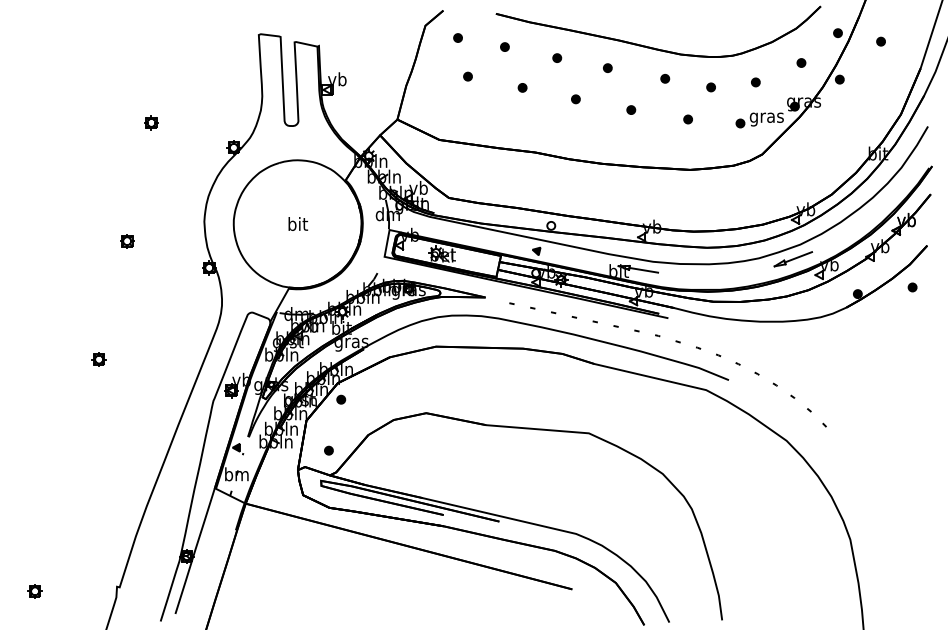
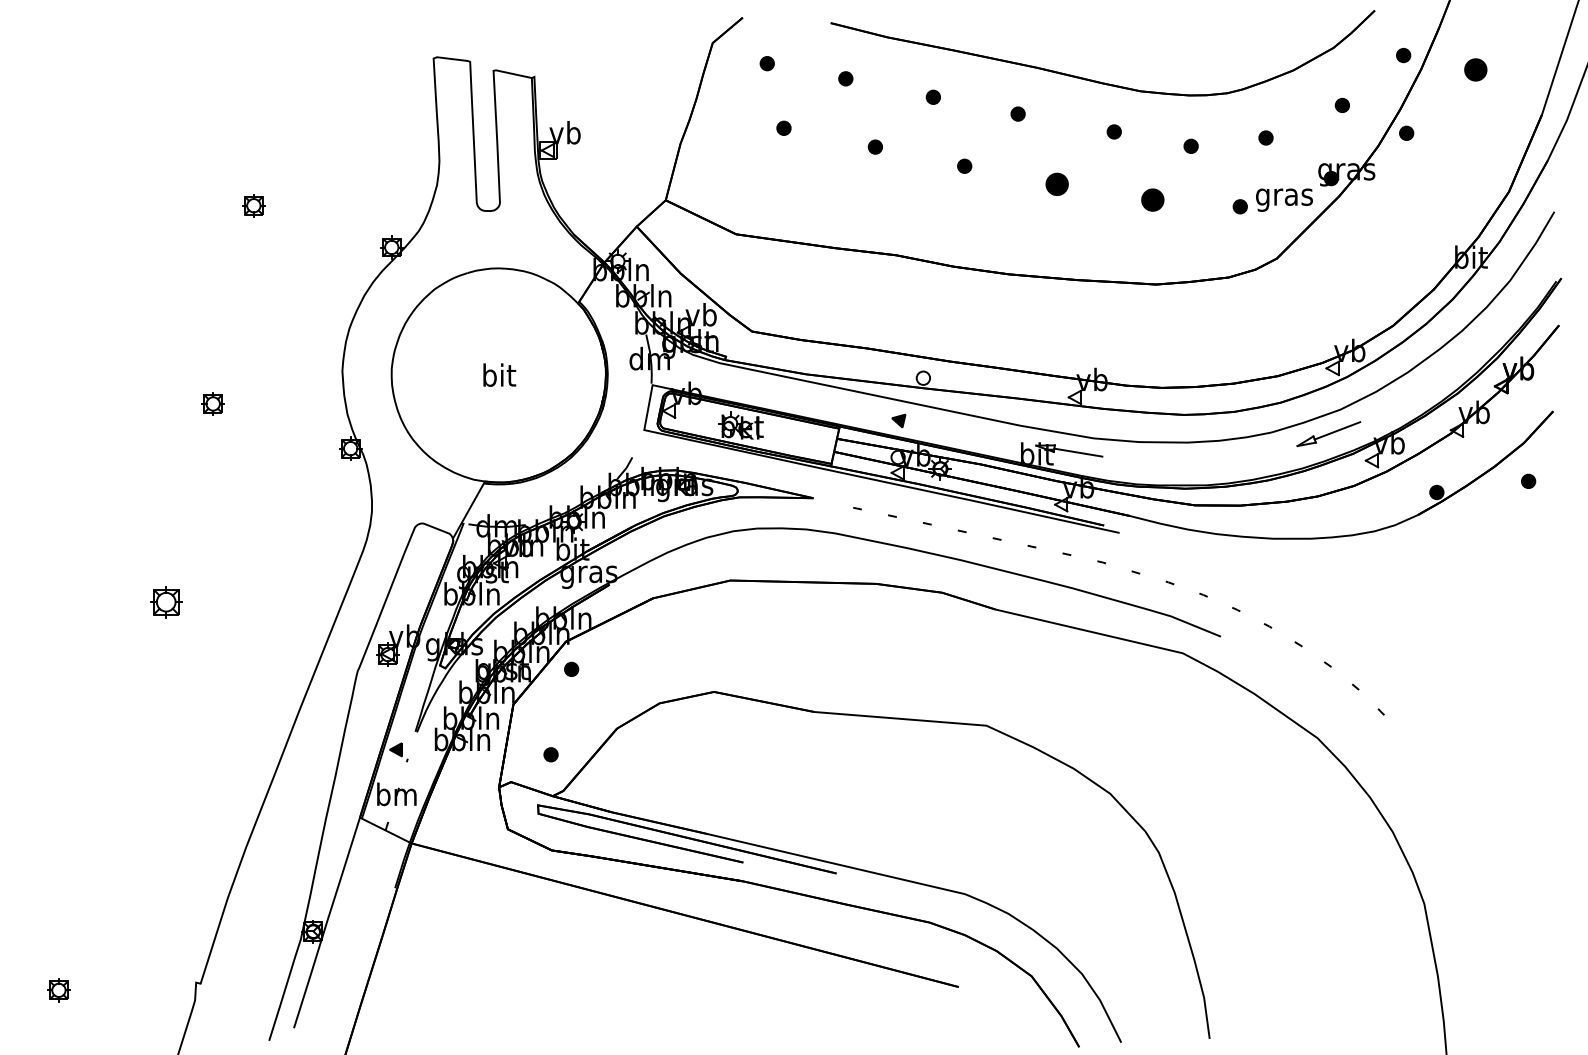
part: (880, 41) -> (1474, 69), size x1.6
part: (631, 109) -> (1057, 183), size x1.6
part: (687, 119) -> (1151, 200), size x1.6
part: (98, 359) -> (165, 602), size x1.4

